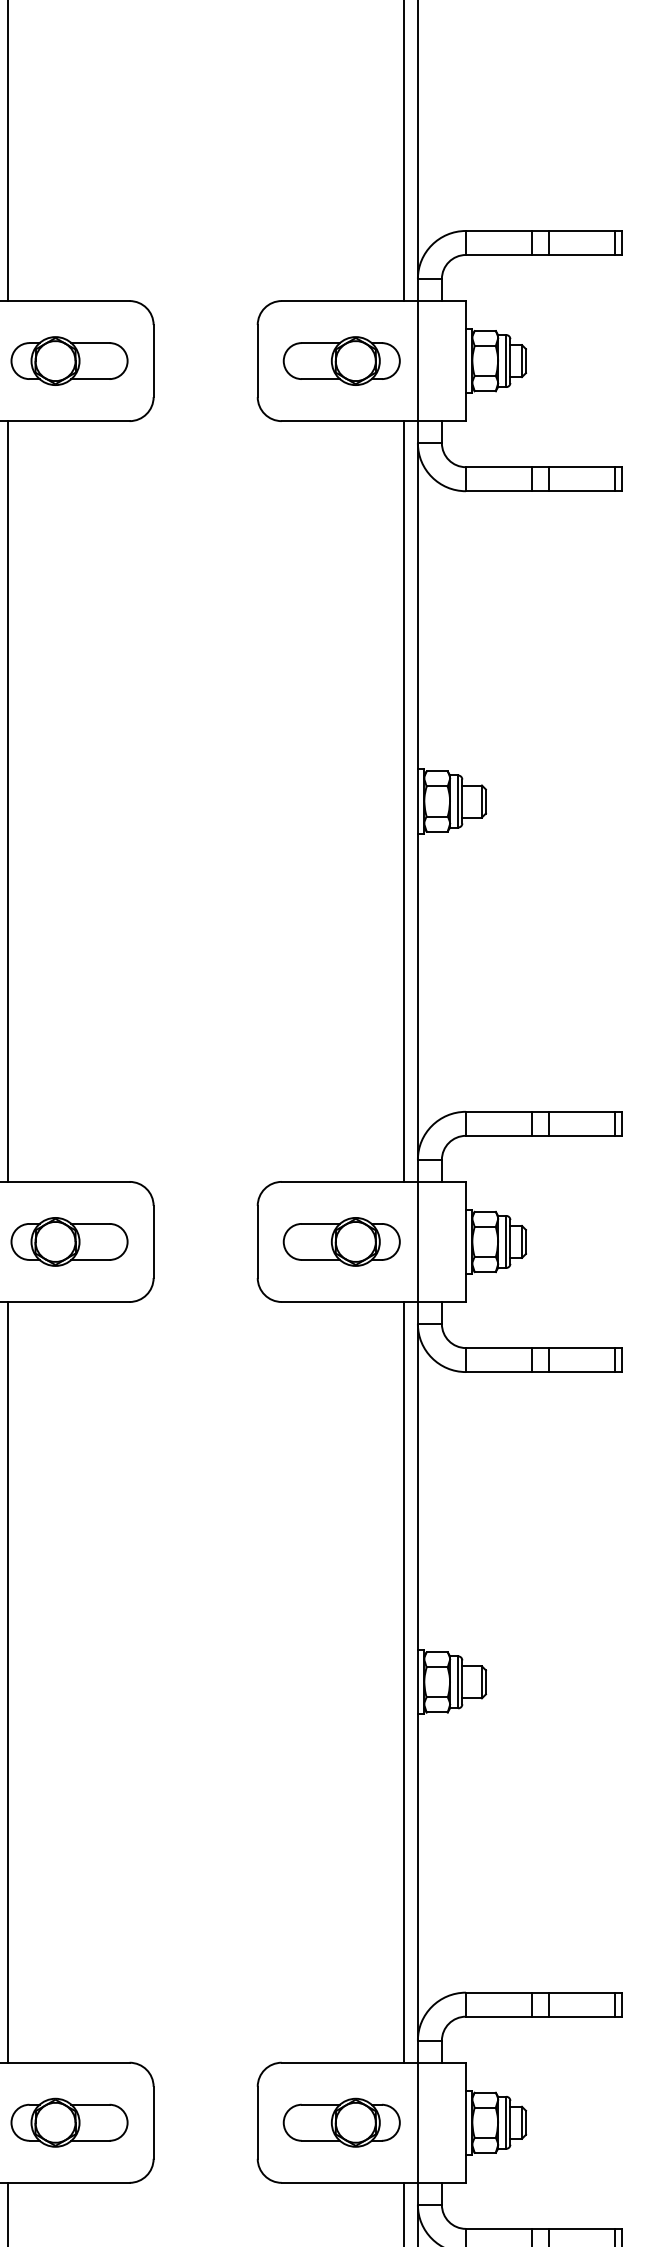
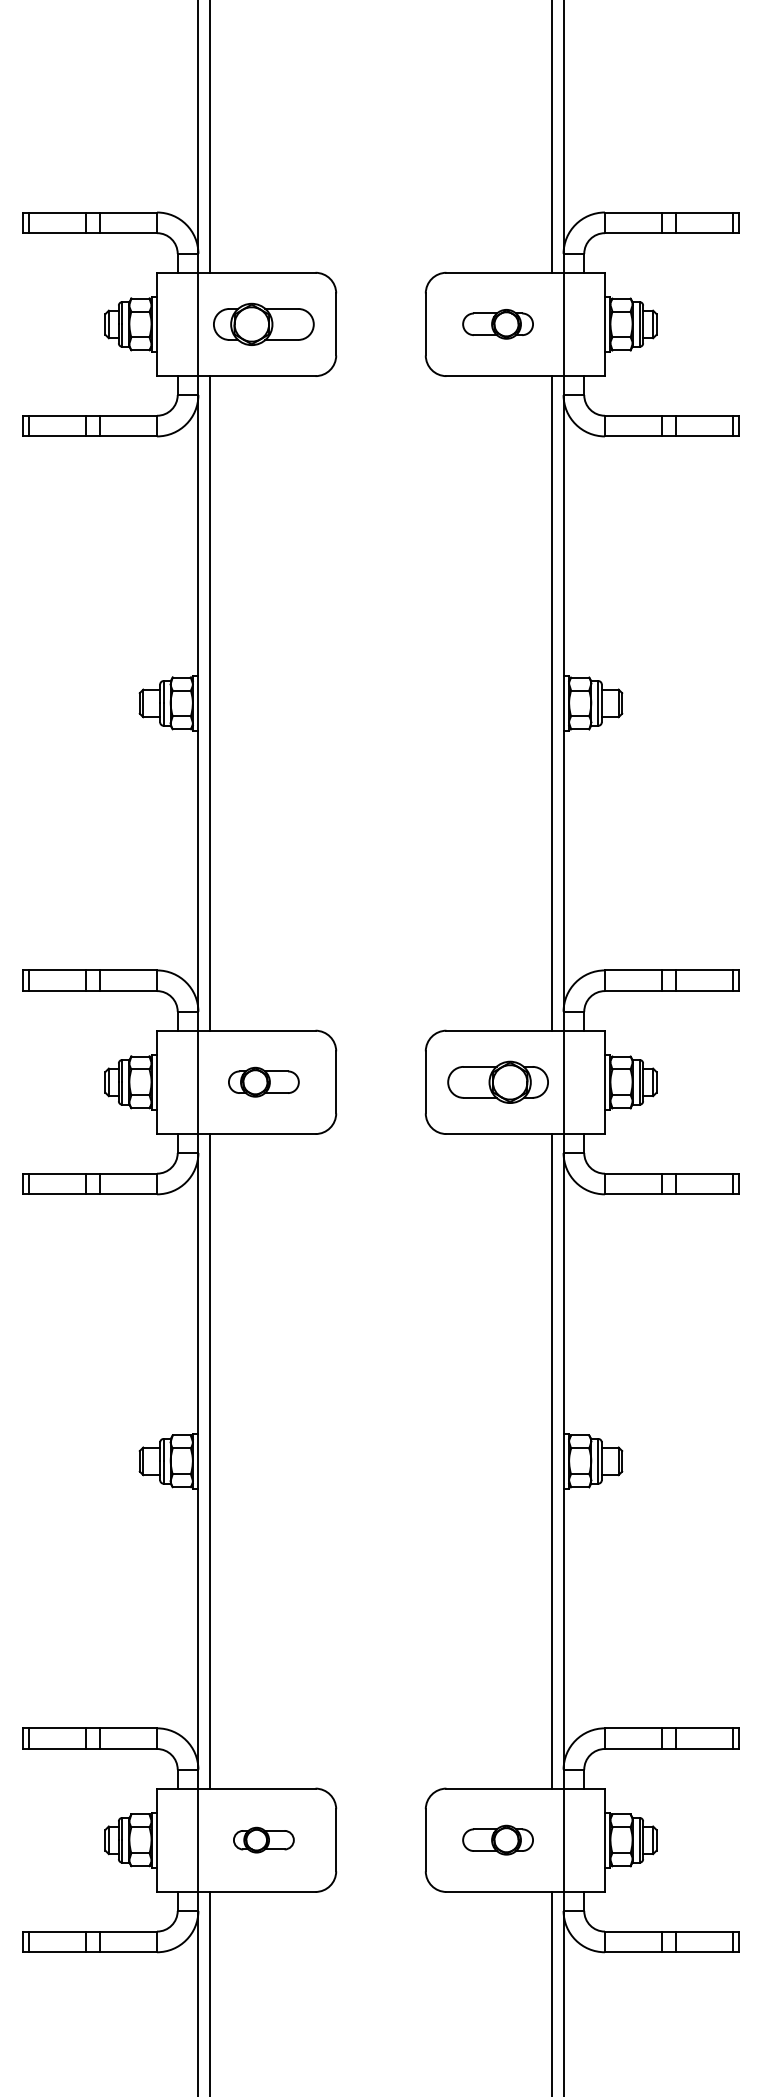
part: (341, 359) -> (497, 323), size x0.7
part: (69, 1240) -> (263, 1081), size x0.7
part: (69, 2121) -> (263, 1839), size x0.6
part: (341, 2121) -> (497, 1839), size x0.7

